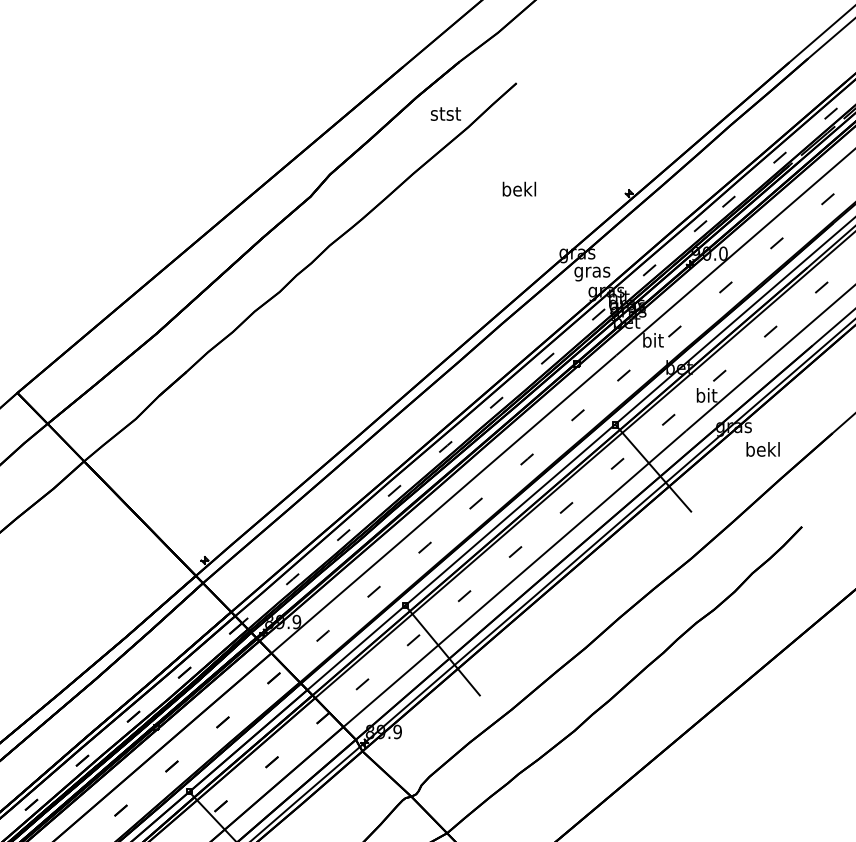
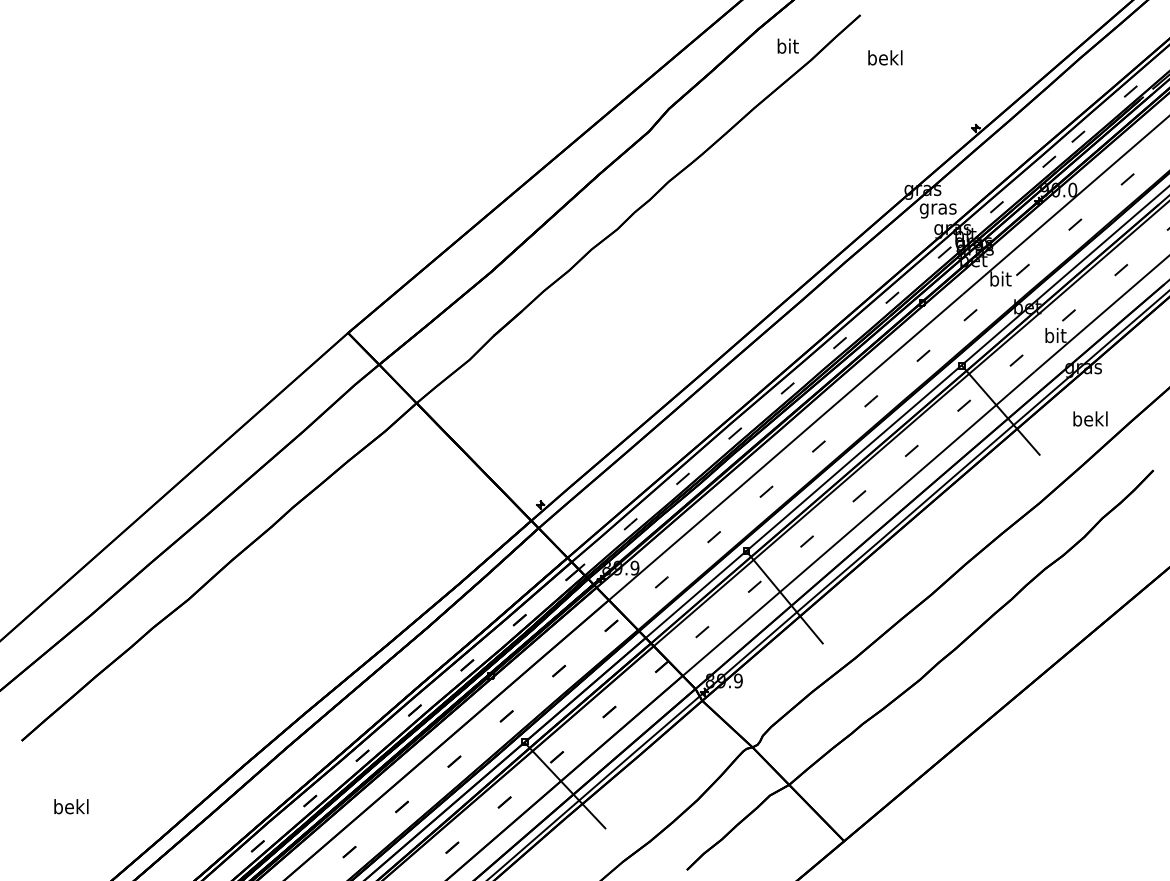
text: (445, 112) -> (787, 45), stst -> bit
text: (519, 188) -> (885, 57), moved
text: (763, 448) -> (1090, 418), moved

